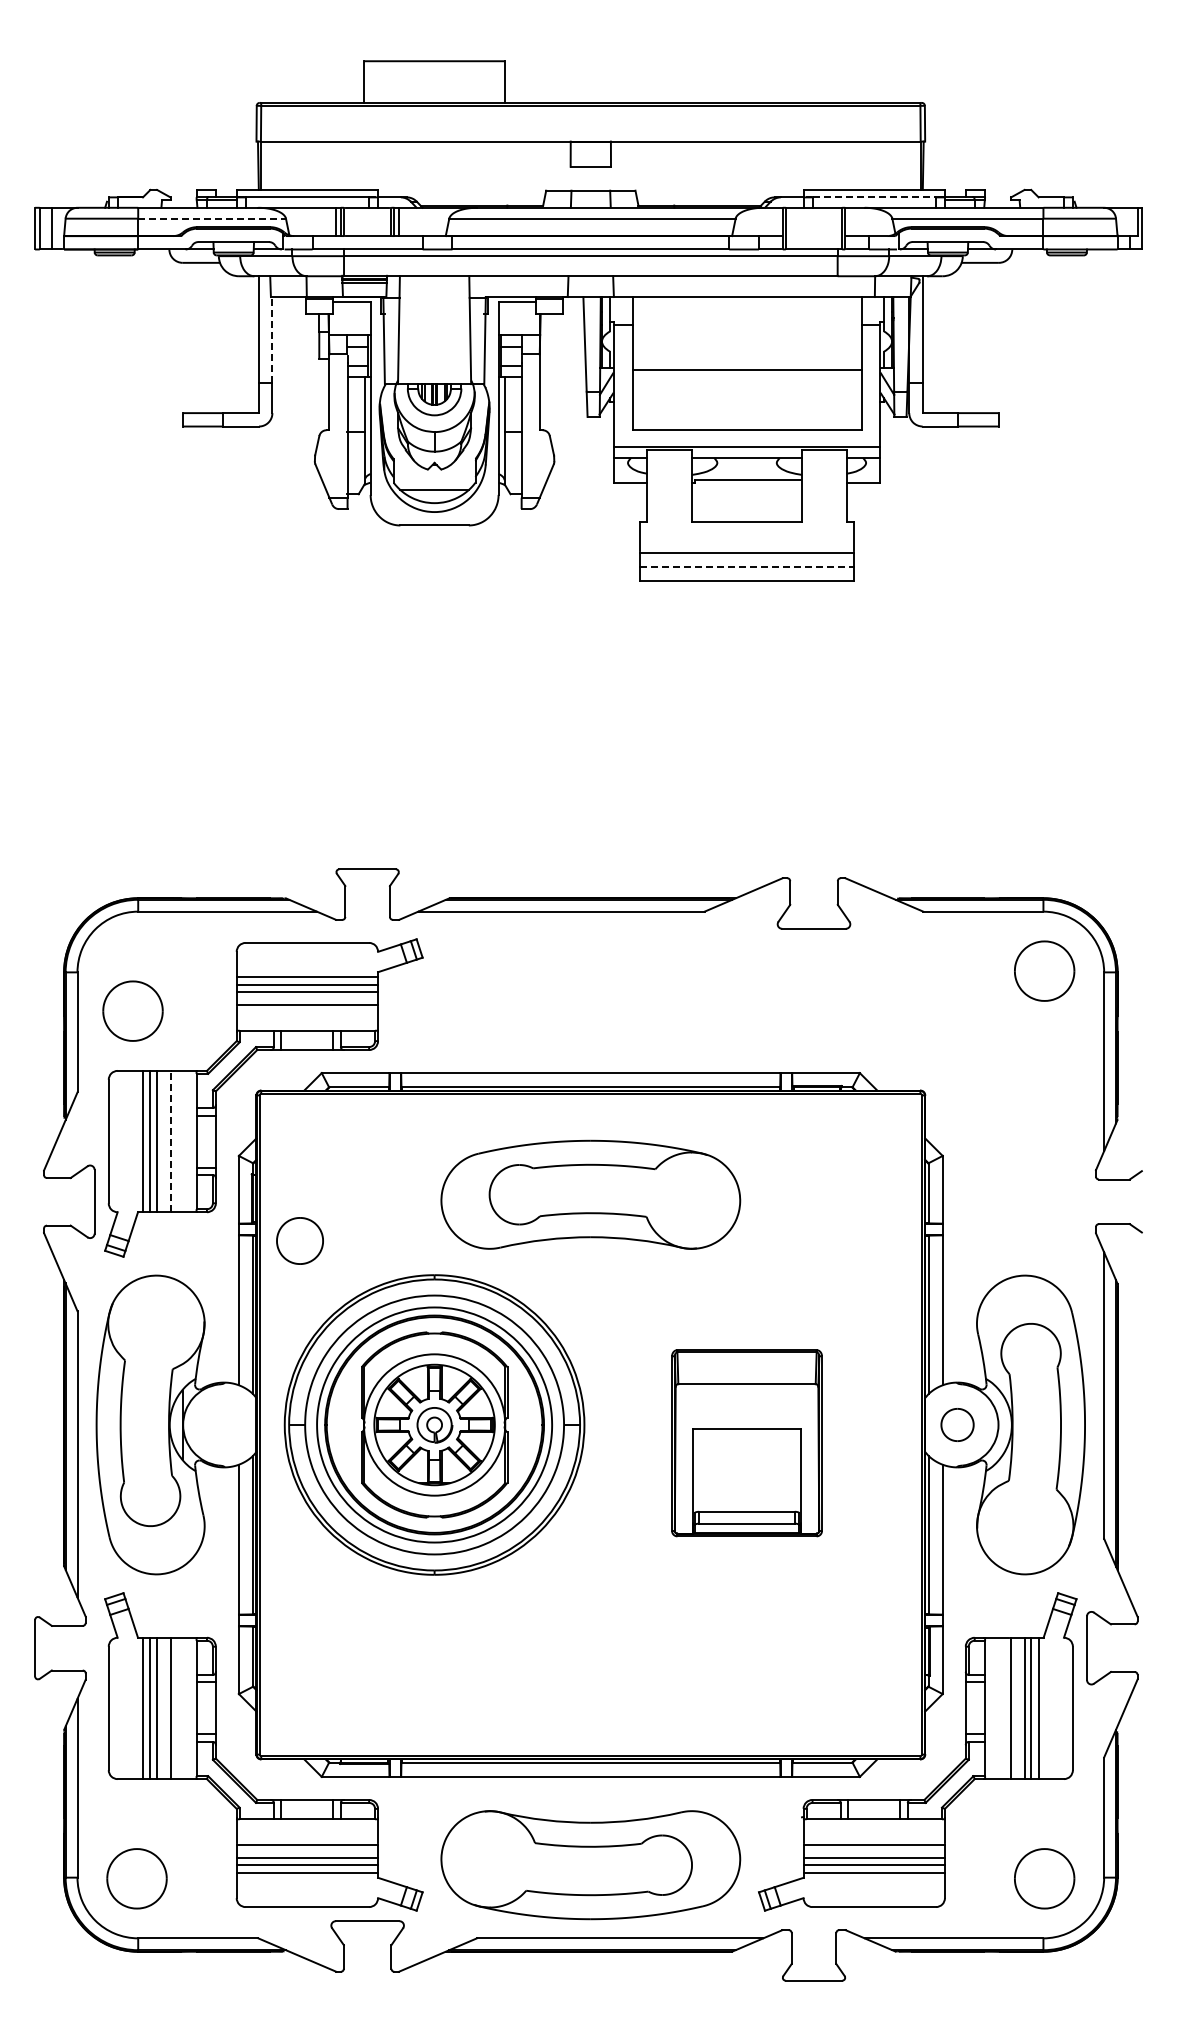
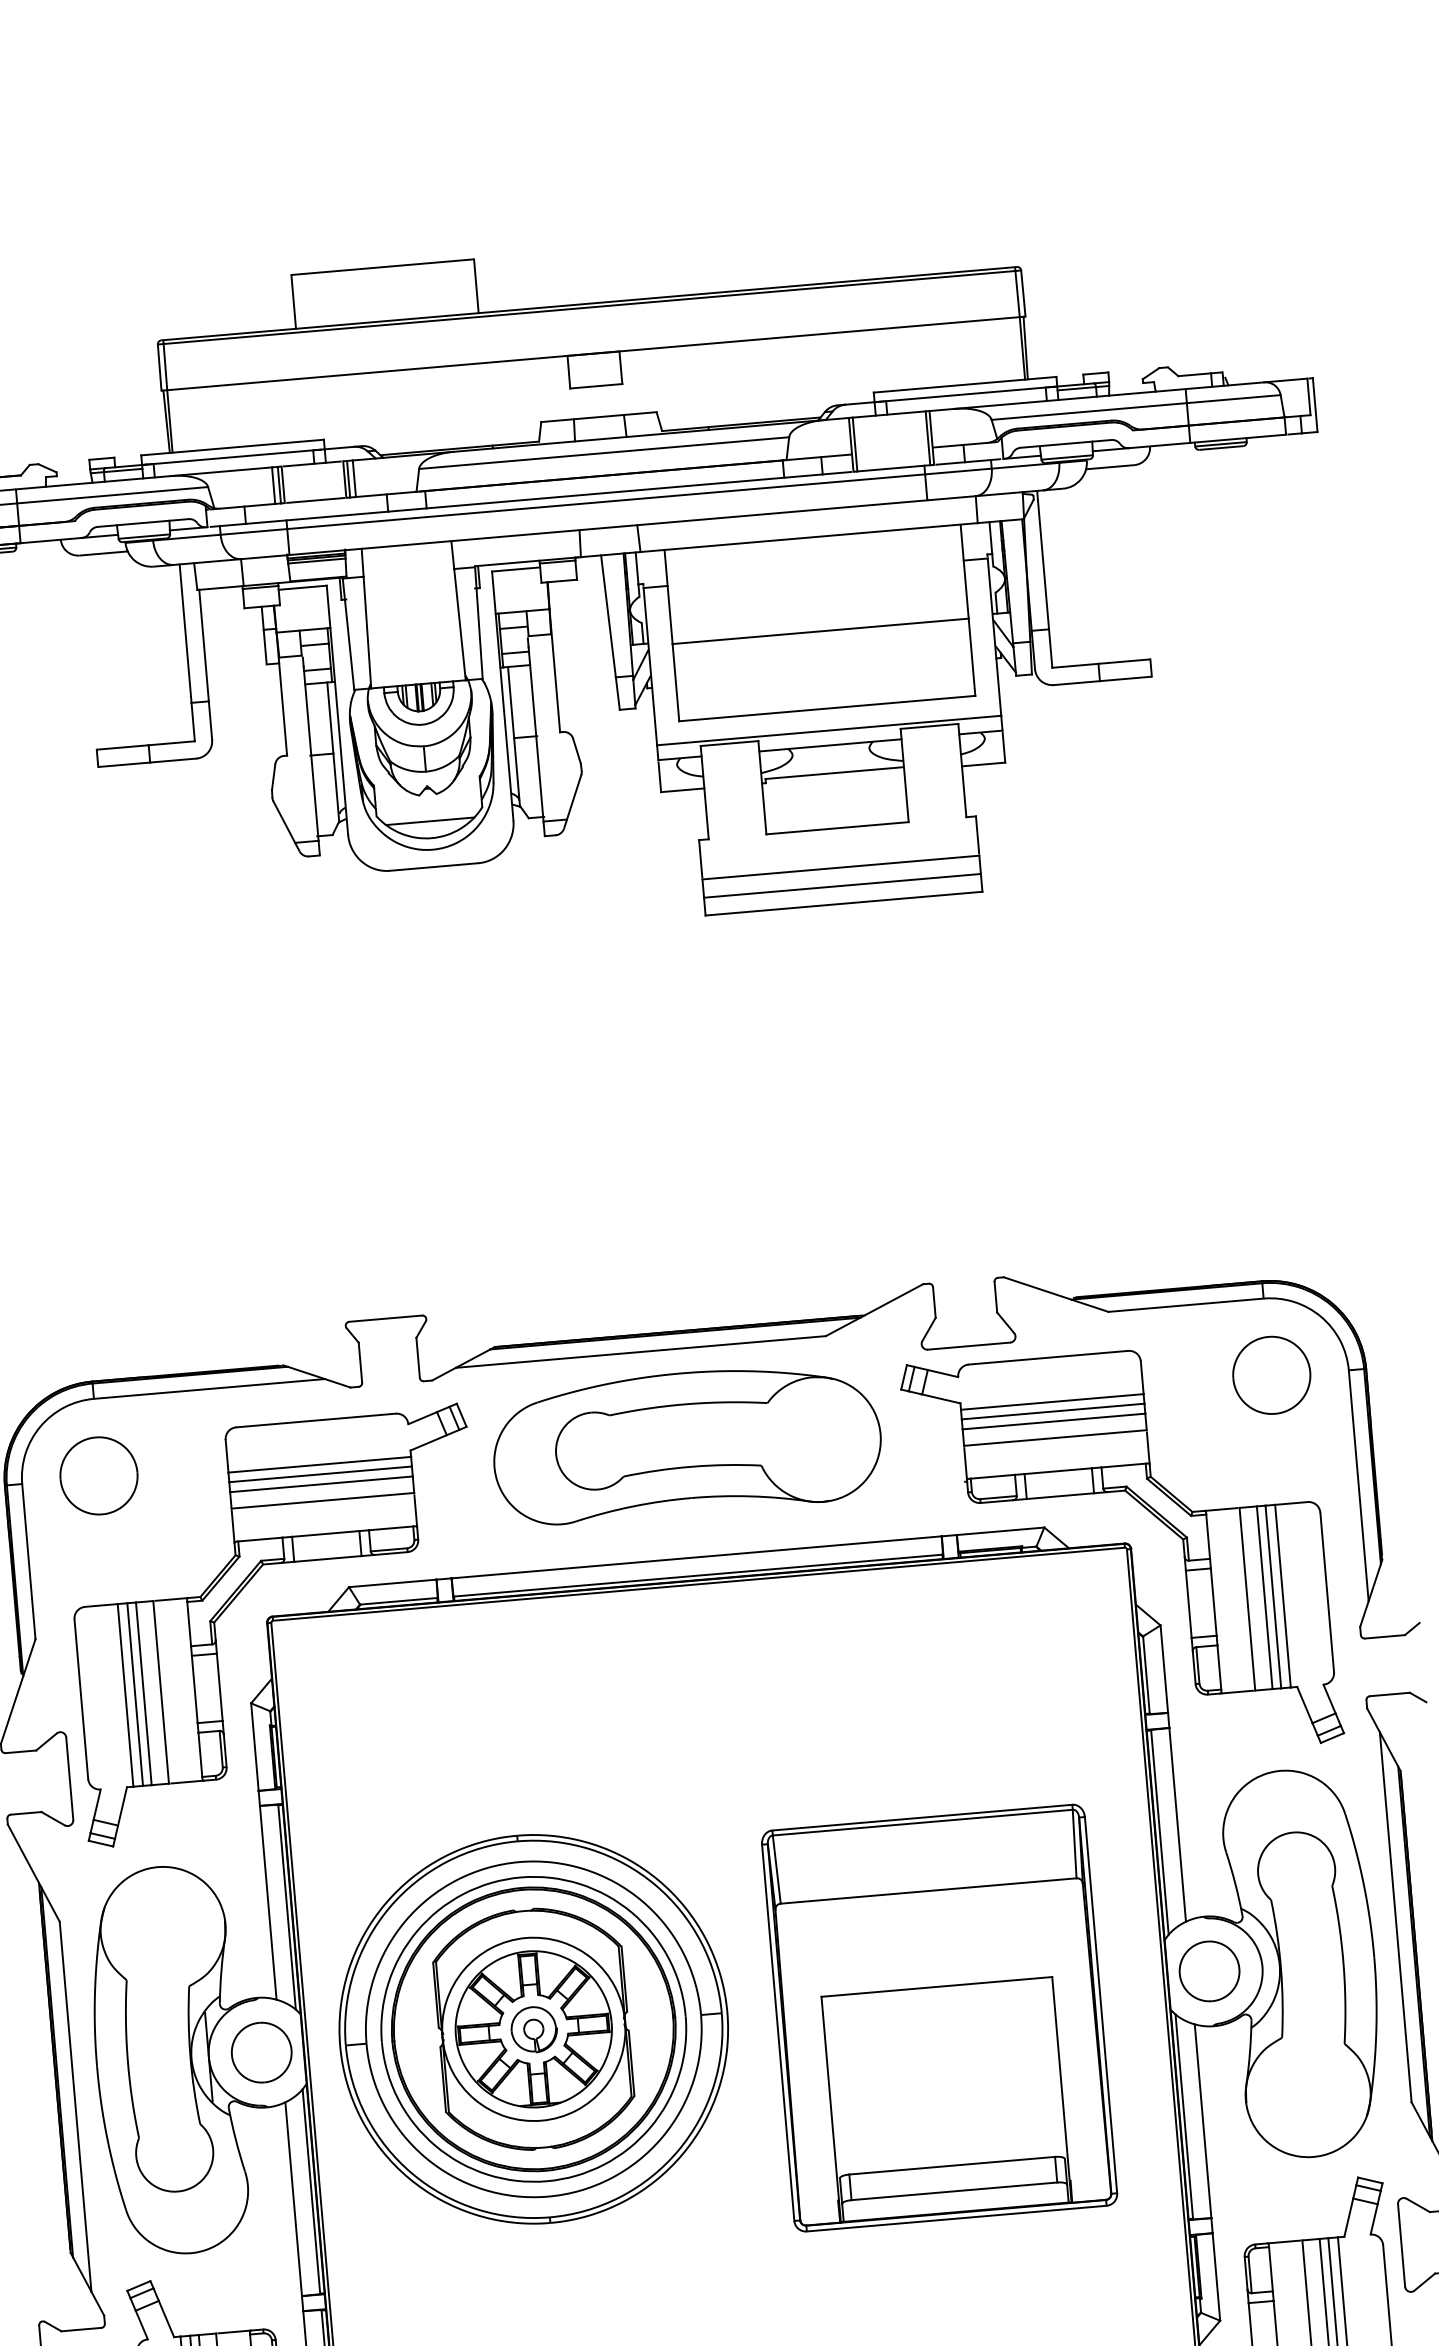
line: (874, 197) -> (966, 394), dashed -> solid
line: (212, 218) -> (113, 494), dashed -> solid
line: (272, 339) -> (204, 644), dashed -> solid
line: (747, 566) -> (843, 885), dashed -> solid
part: (132, 1010) -> (98, 1475), moved
part: (943, 1070) -> (1152, 1514), added
line: (170, 1141) -> (161, 1692), dashed -> solid
part: (590, 1194) -> (686, 1442), moved
part: (299, 1240) -> (260, 2052), moved
part: (957, 1424) -> (1209, 1970), size x1.43
part: (746, 1443) -> (938, 2018), size x1.67

